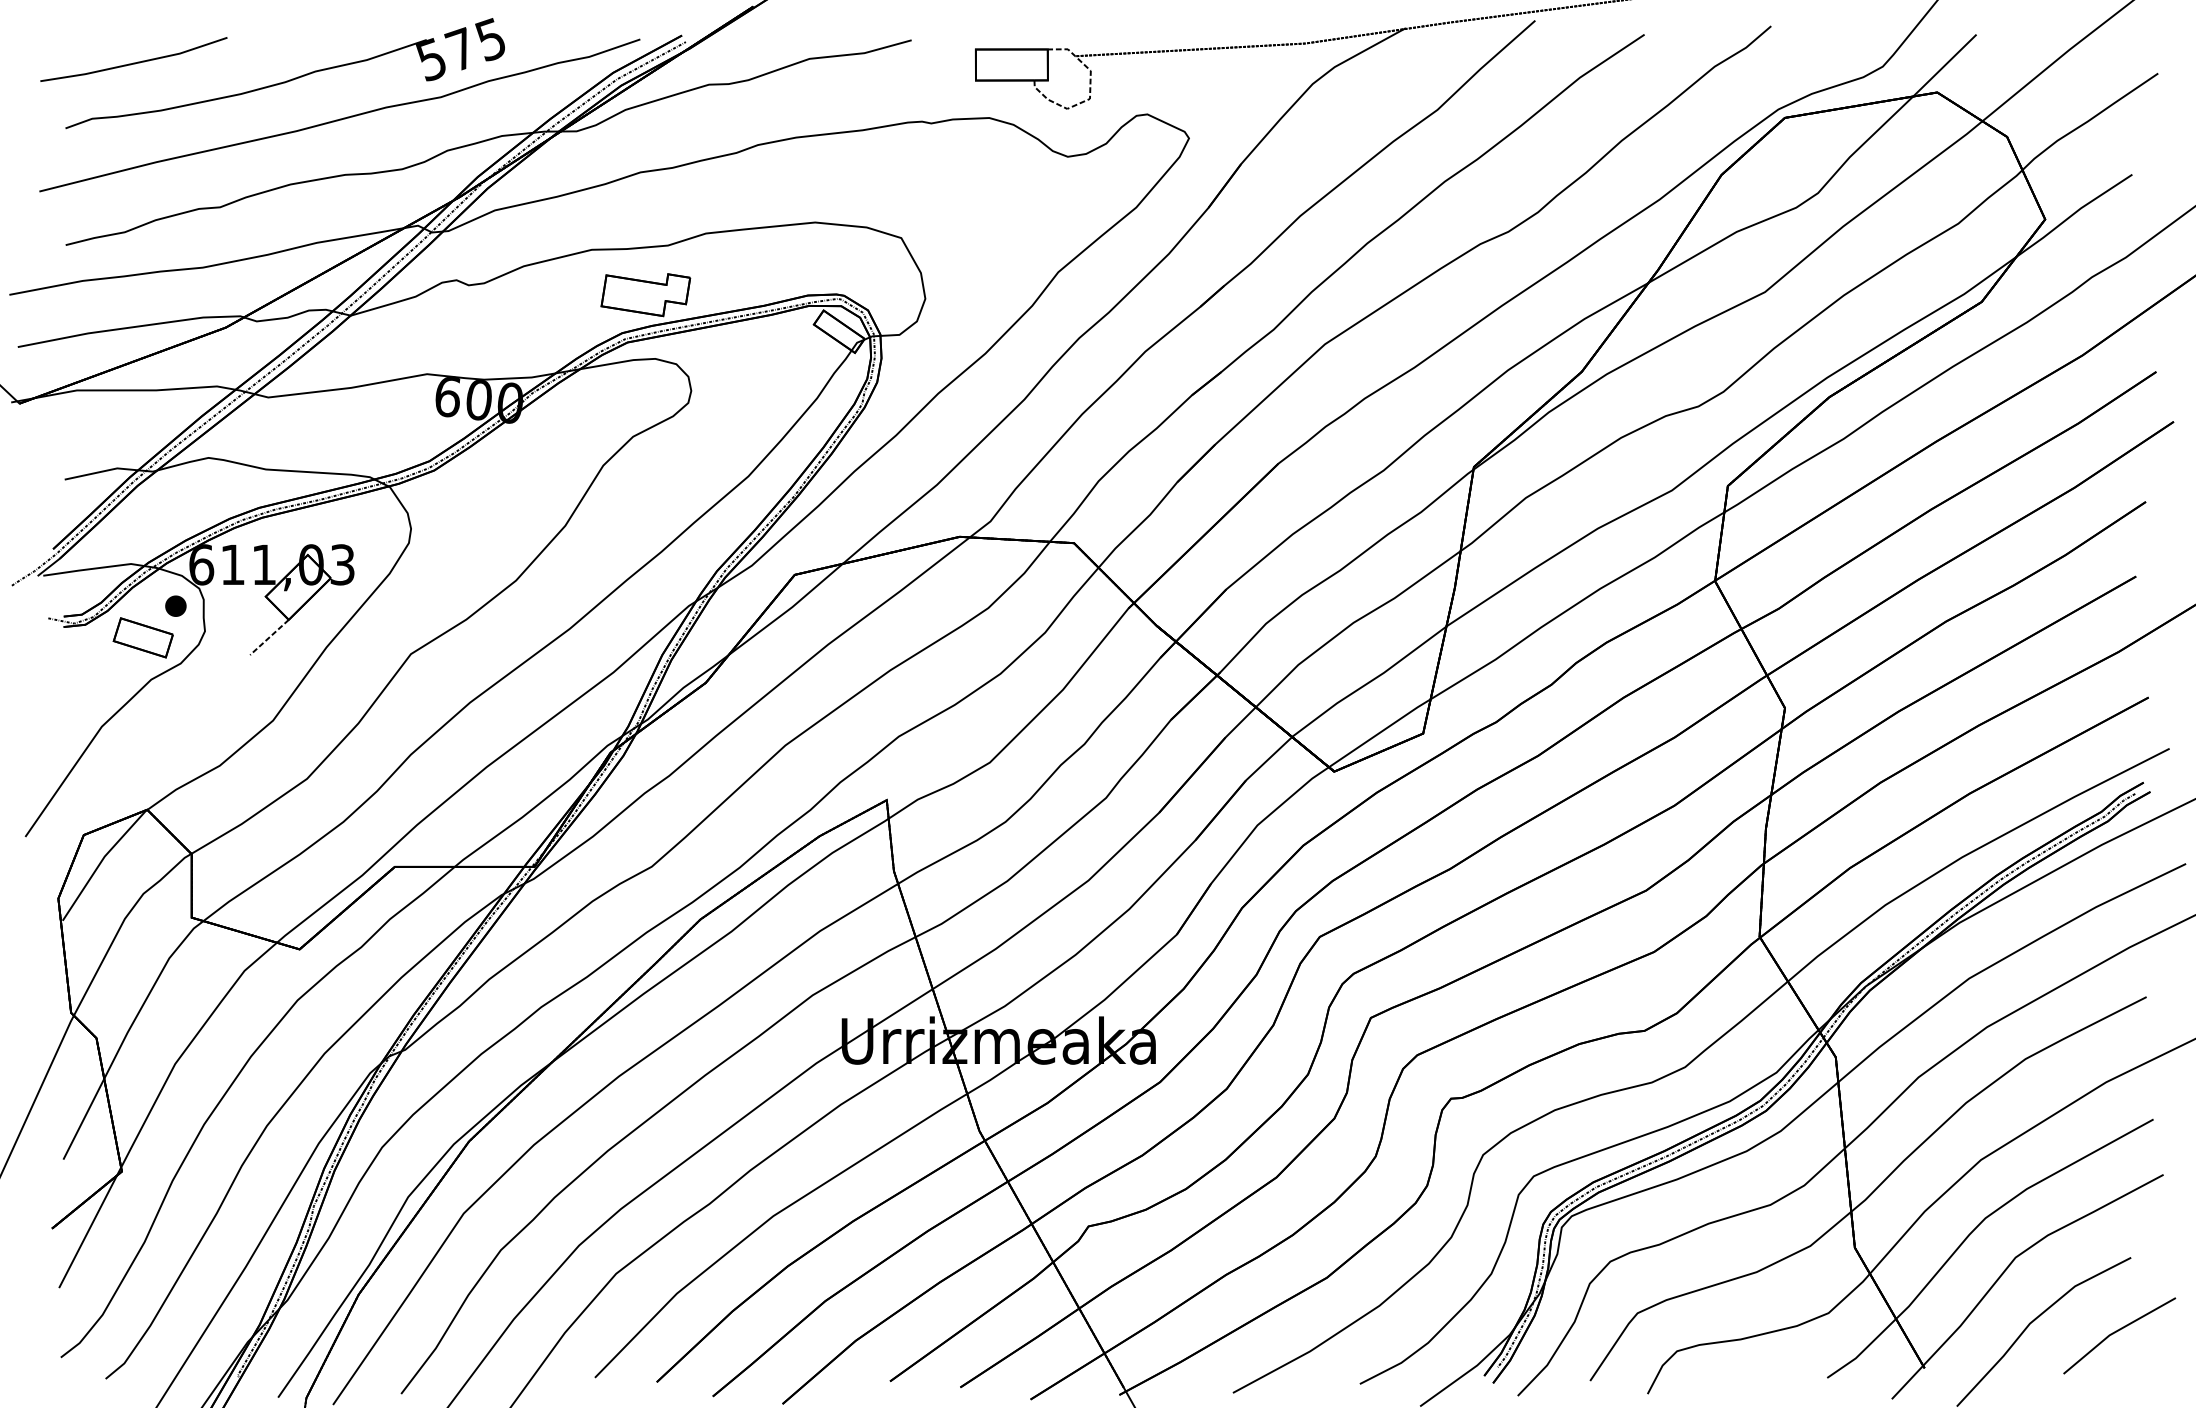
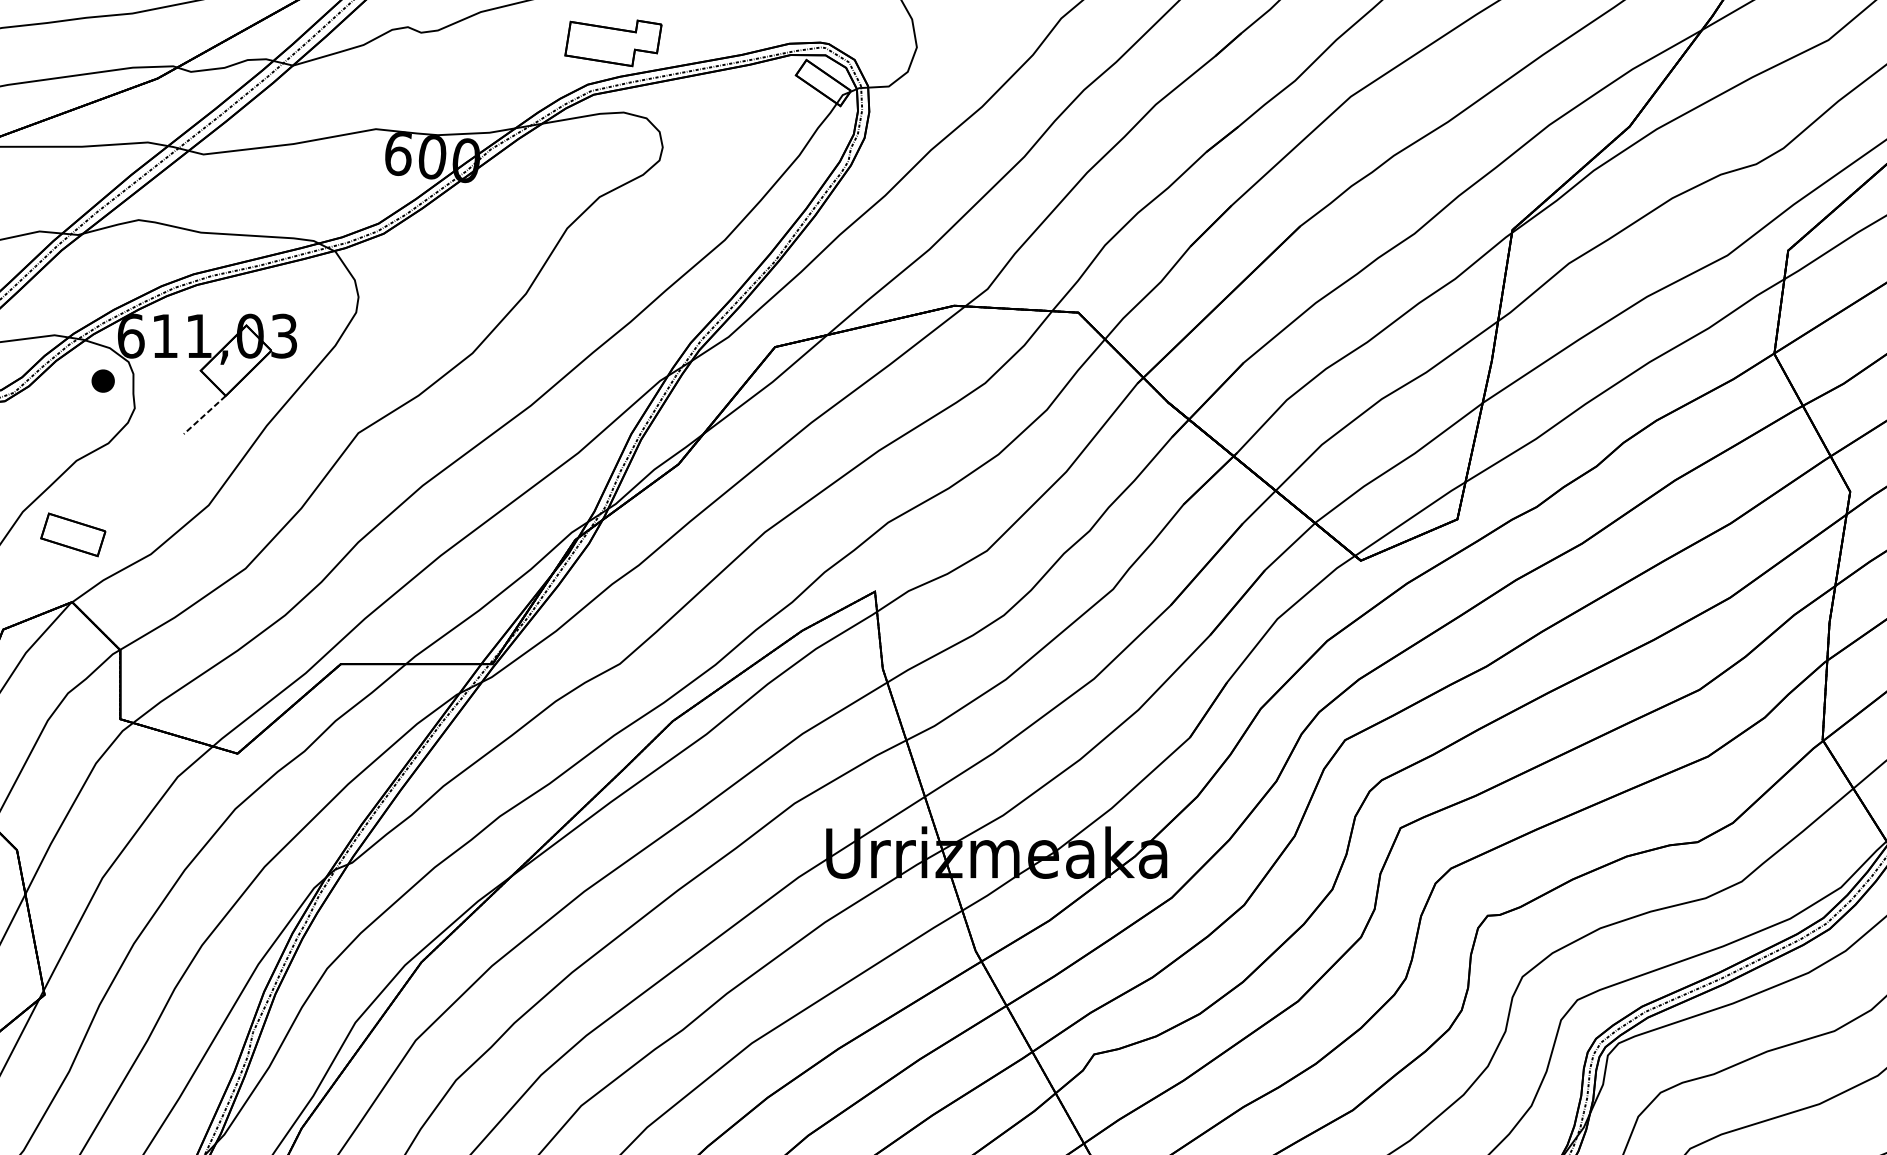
part: (142, 637) -> (72, 534), moved

